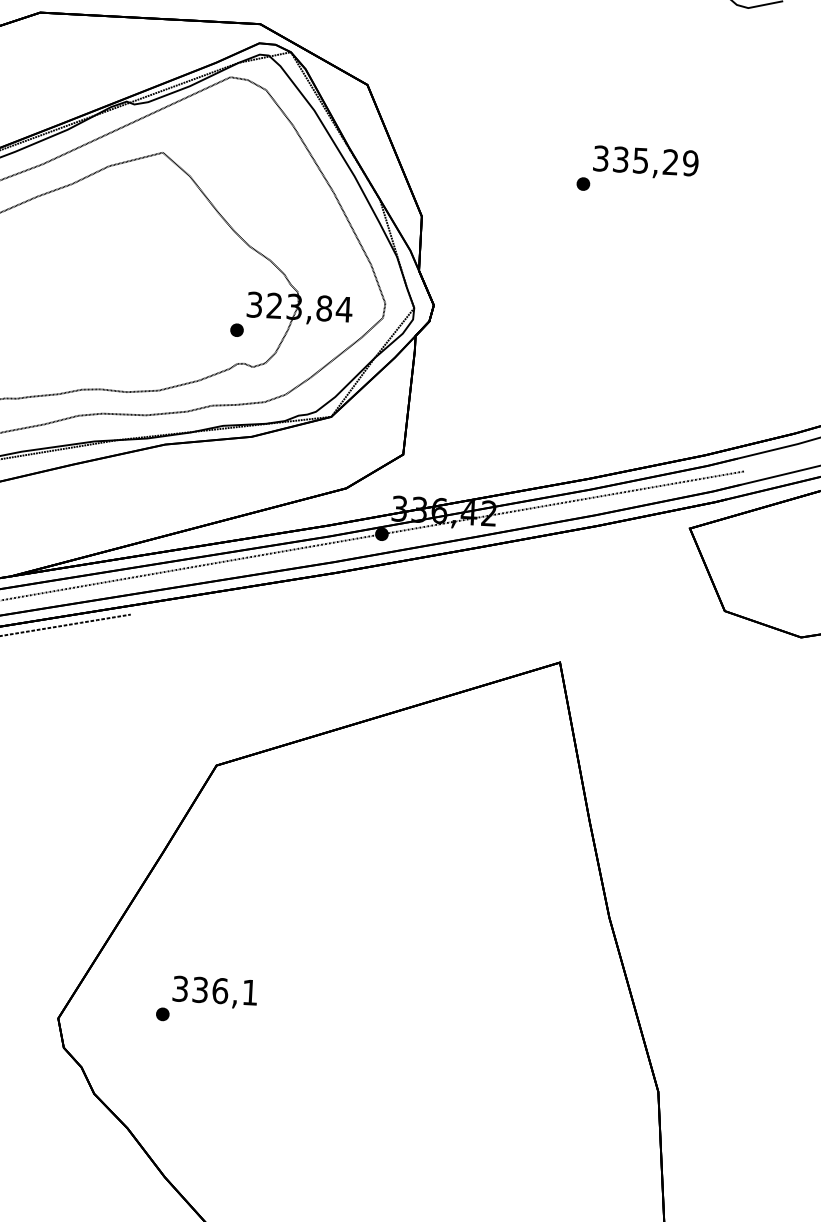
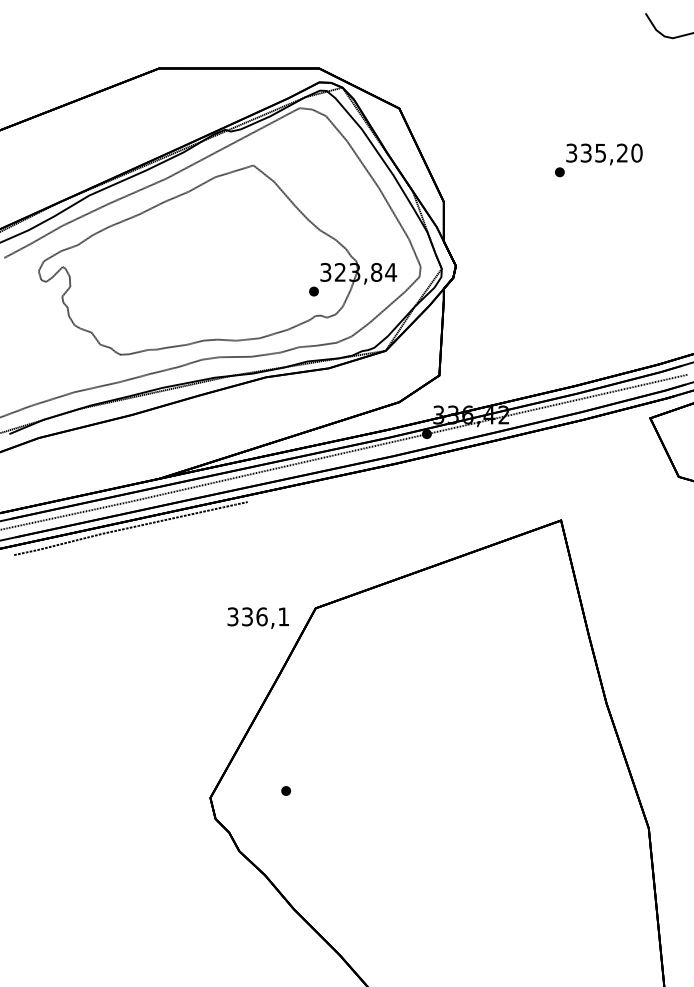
text: (690, 162) -> (636, 152), 335,29 -> 335,20
text: (214, 991) -> (257, 617), moved

